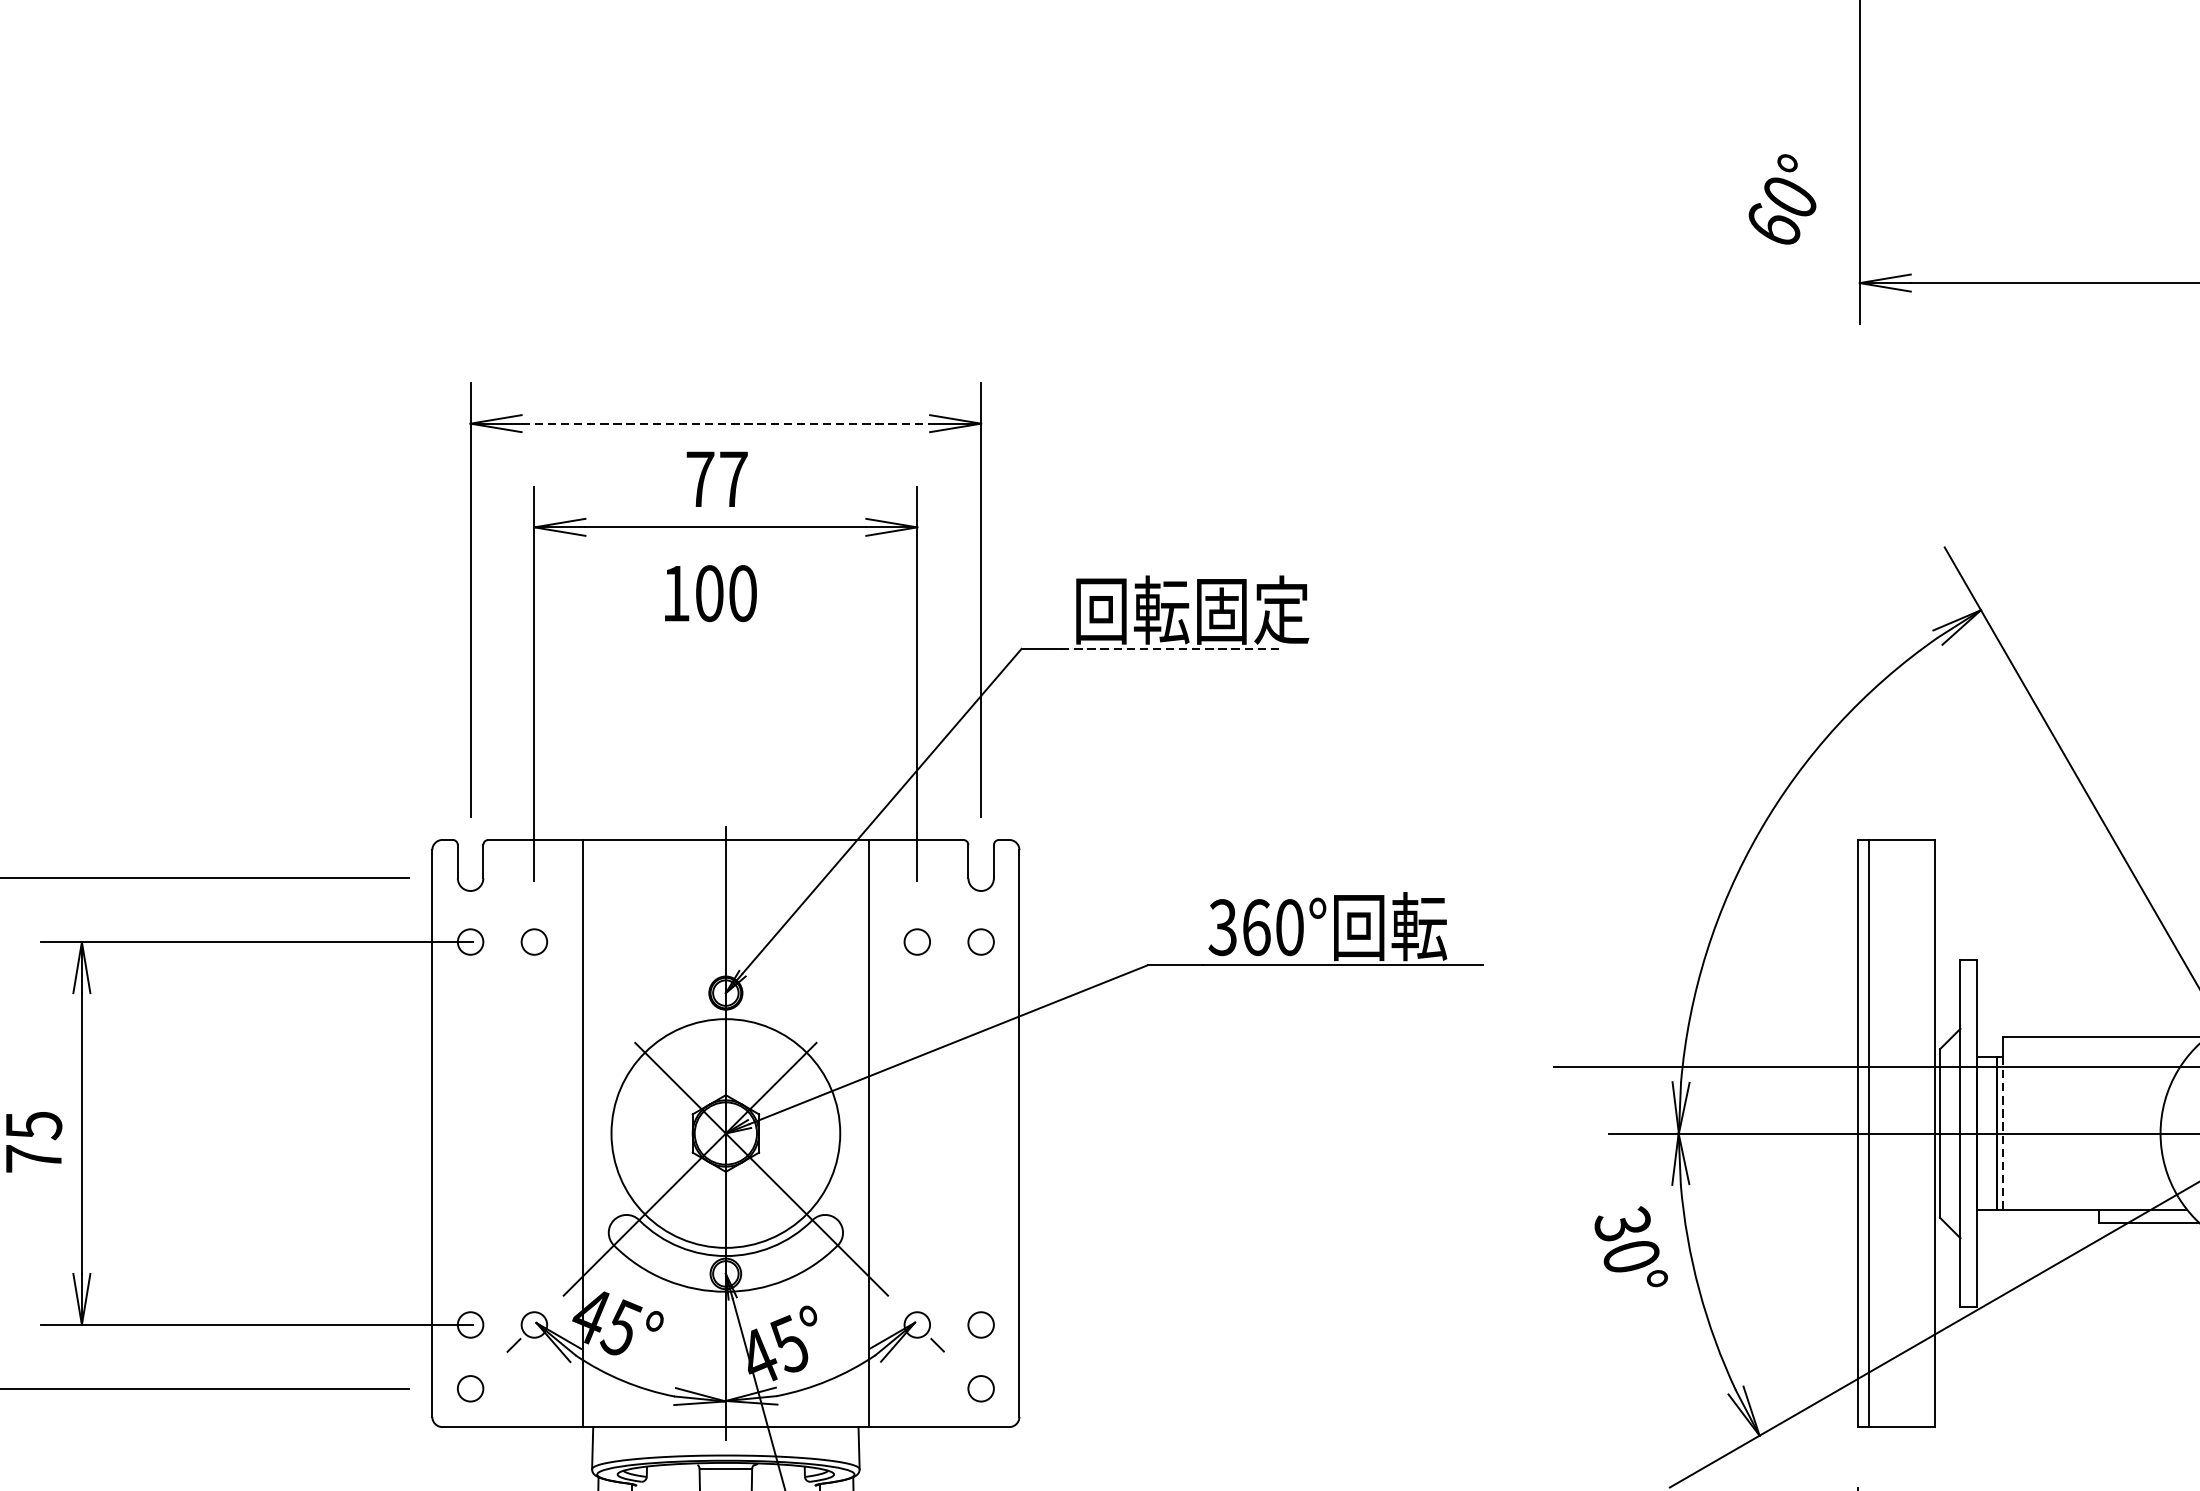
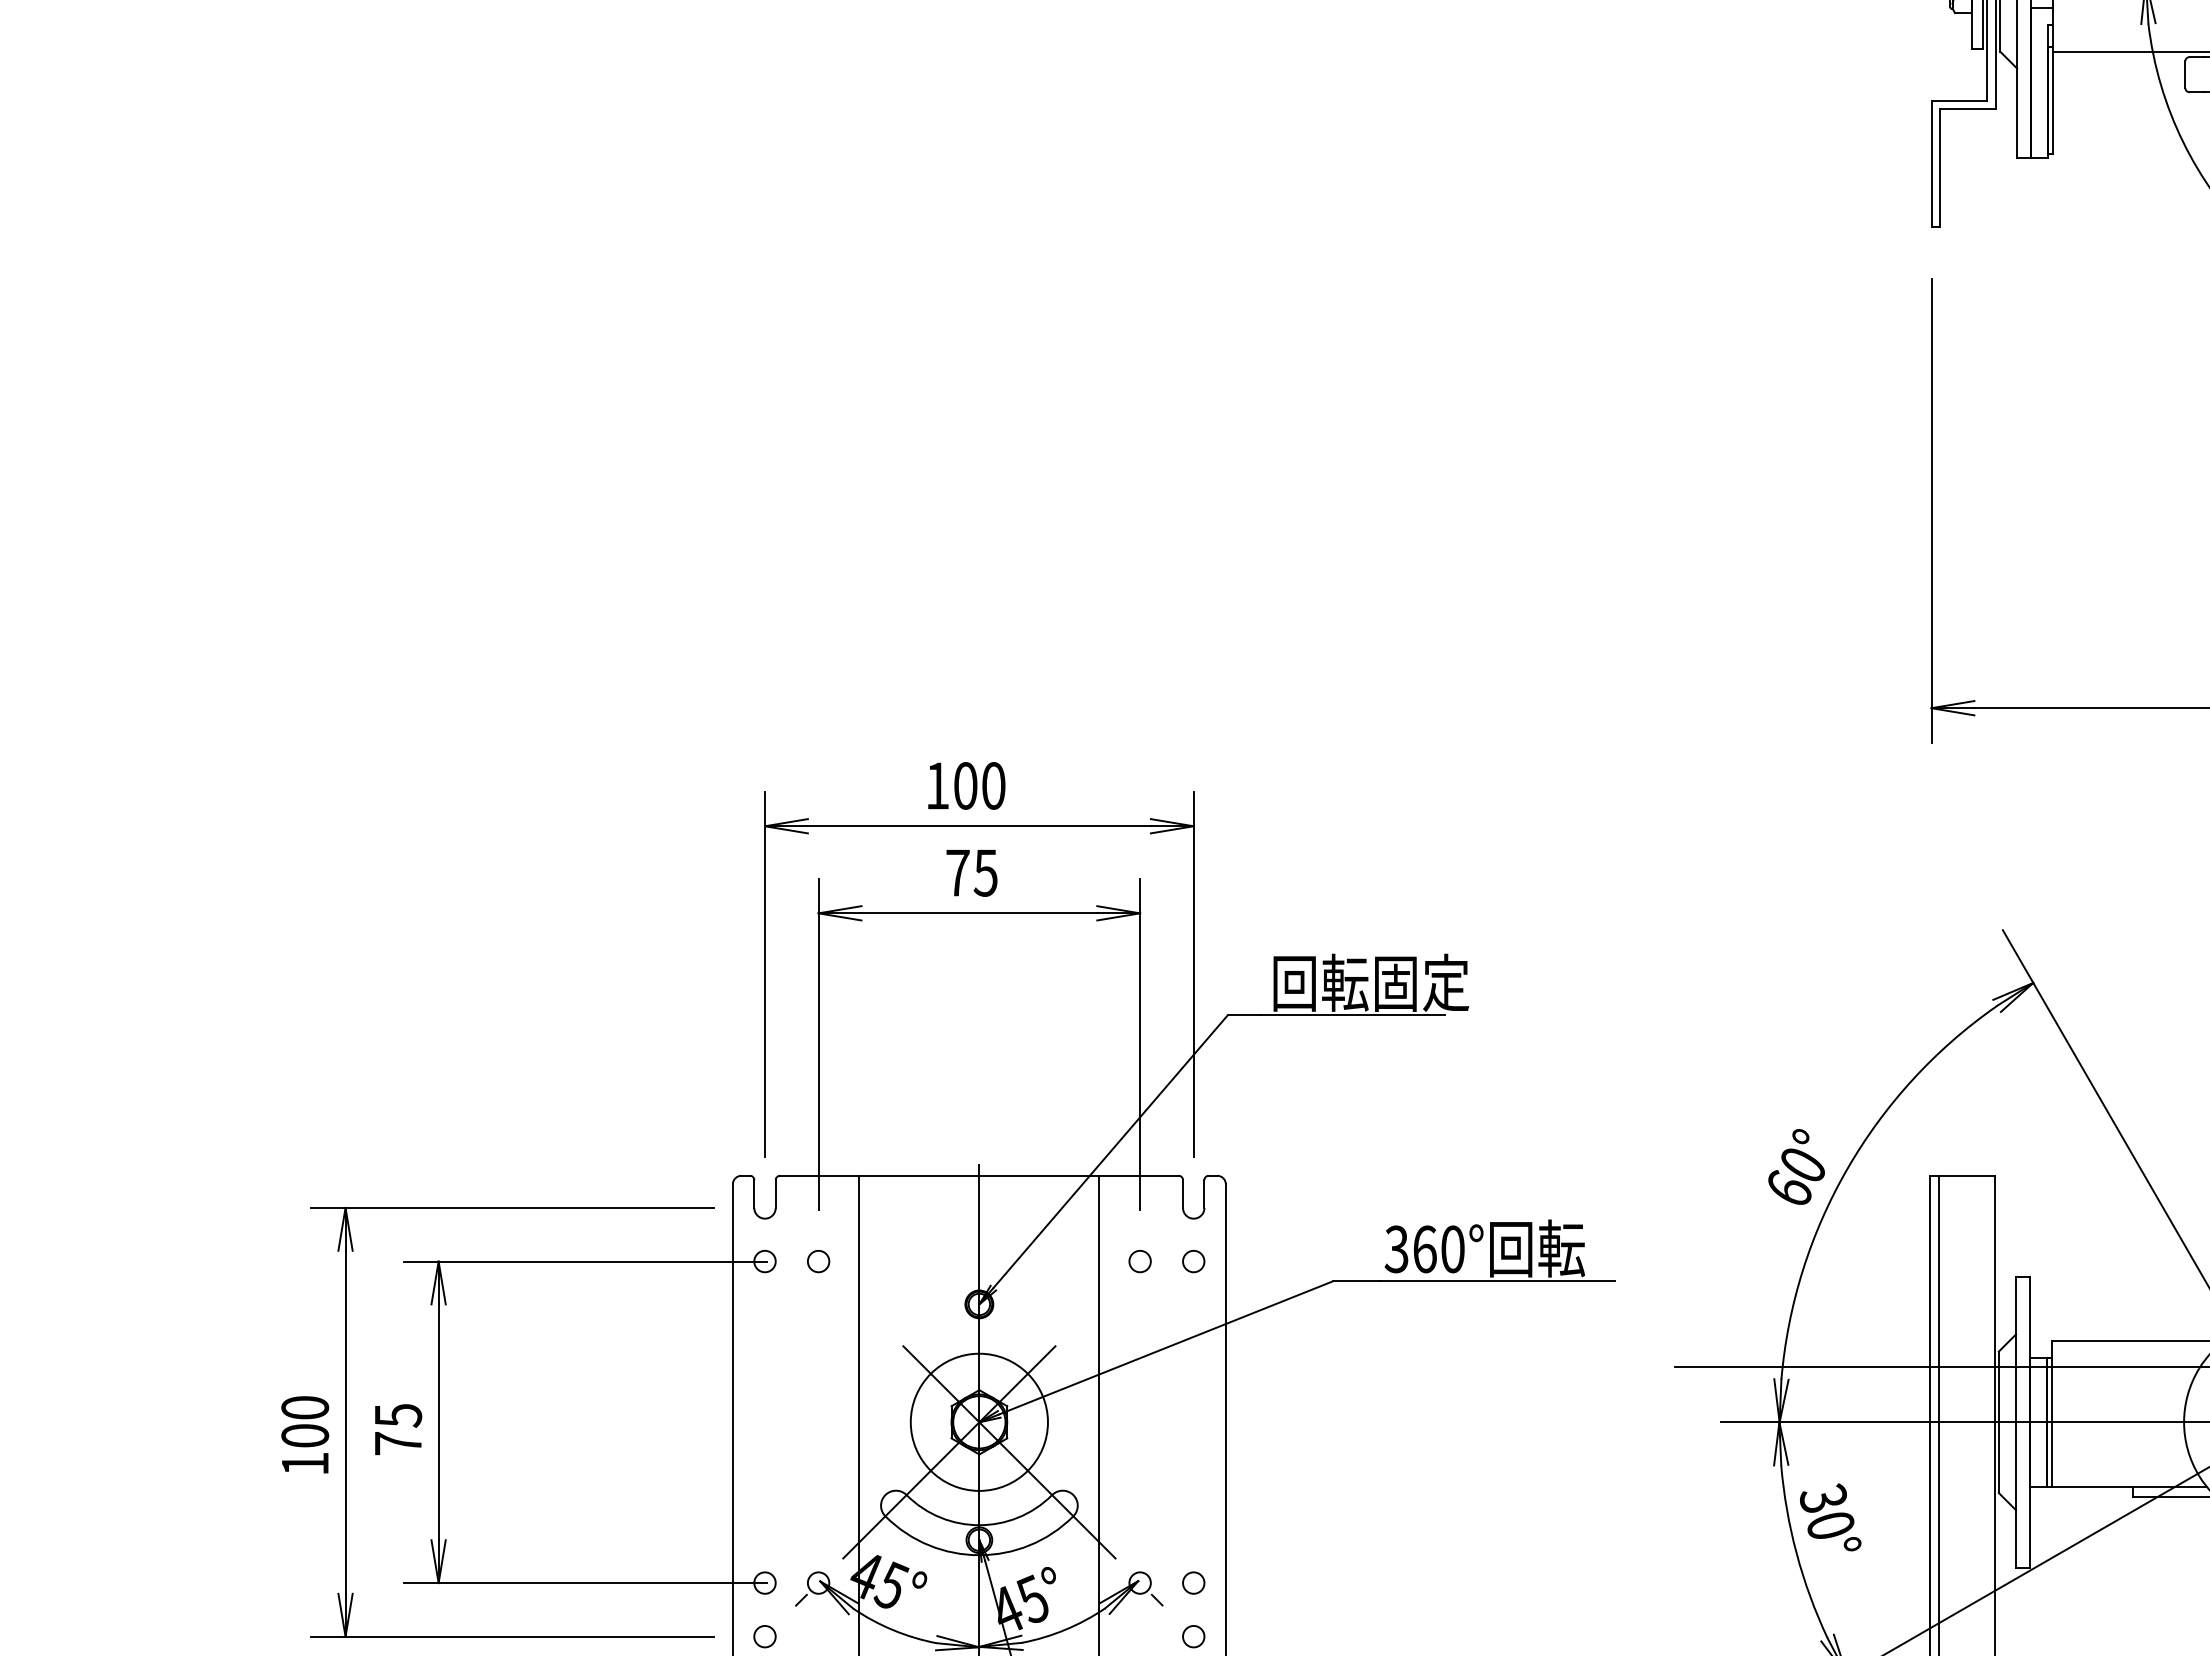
text: (1782, 198) -> (1796, 1166), moved
line: (726, 423) -> (979, 826), dashed -> solid
text: (733, 478) -> (985, 872), 77 -> 75
text: (710, 593) -> (966, 785), moved
line: (1170, 649) -> (1352, 1015), dashed -> solid
circle: (724, 1132) -> (978, 1421), size x0.71
line: (2003, 1133) -> (2052, 1422), dashed -> solid
text: (1631, 1246) -> (1830, 1517), moved

